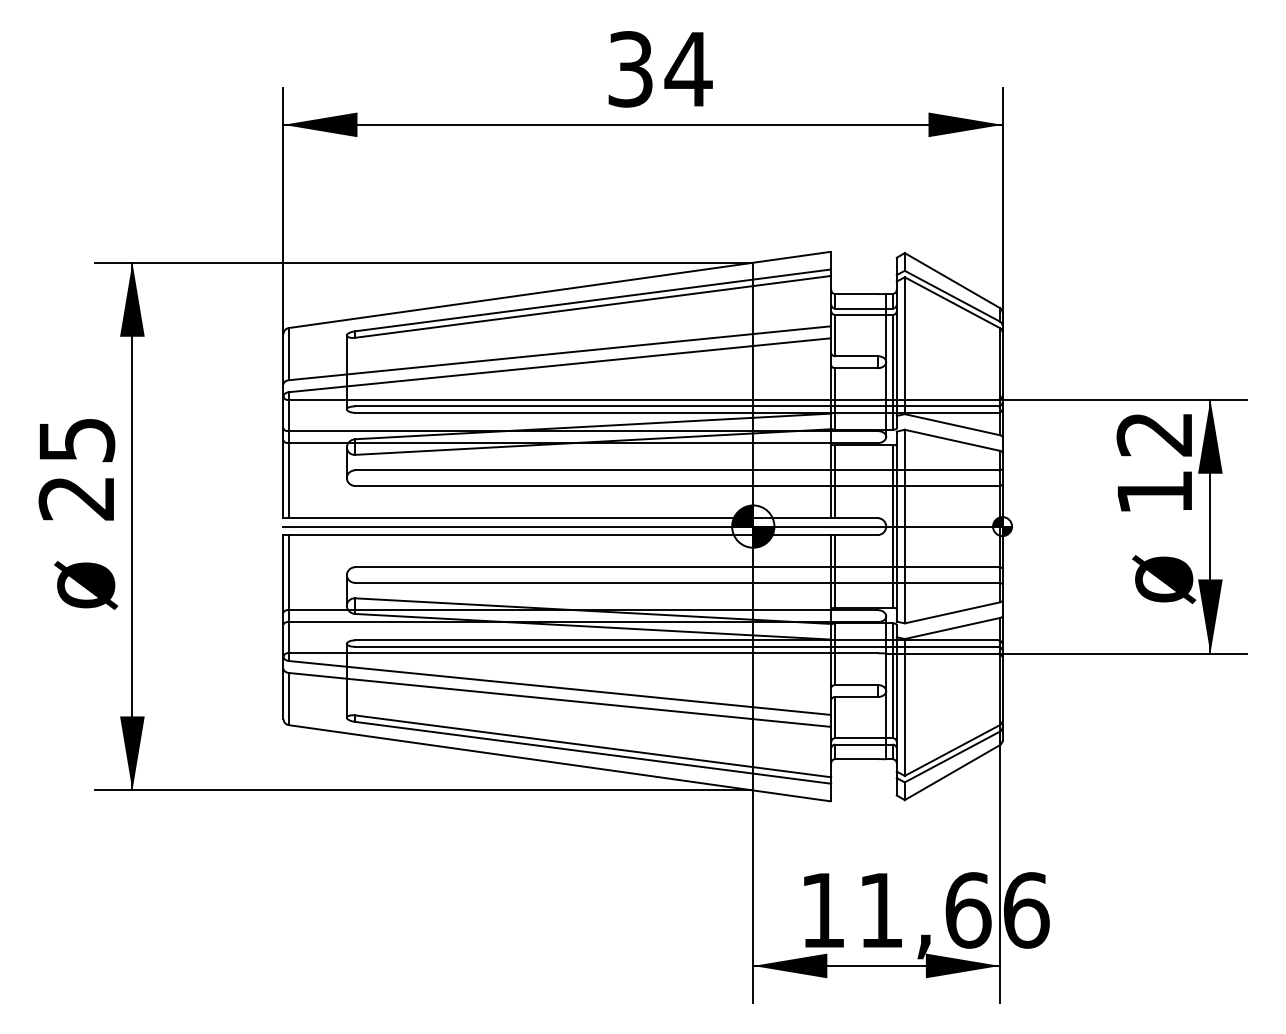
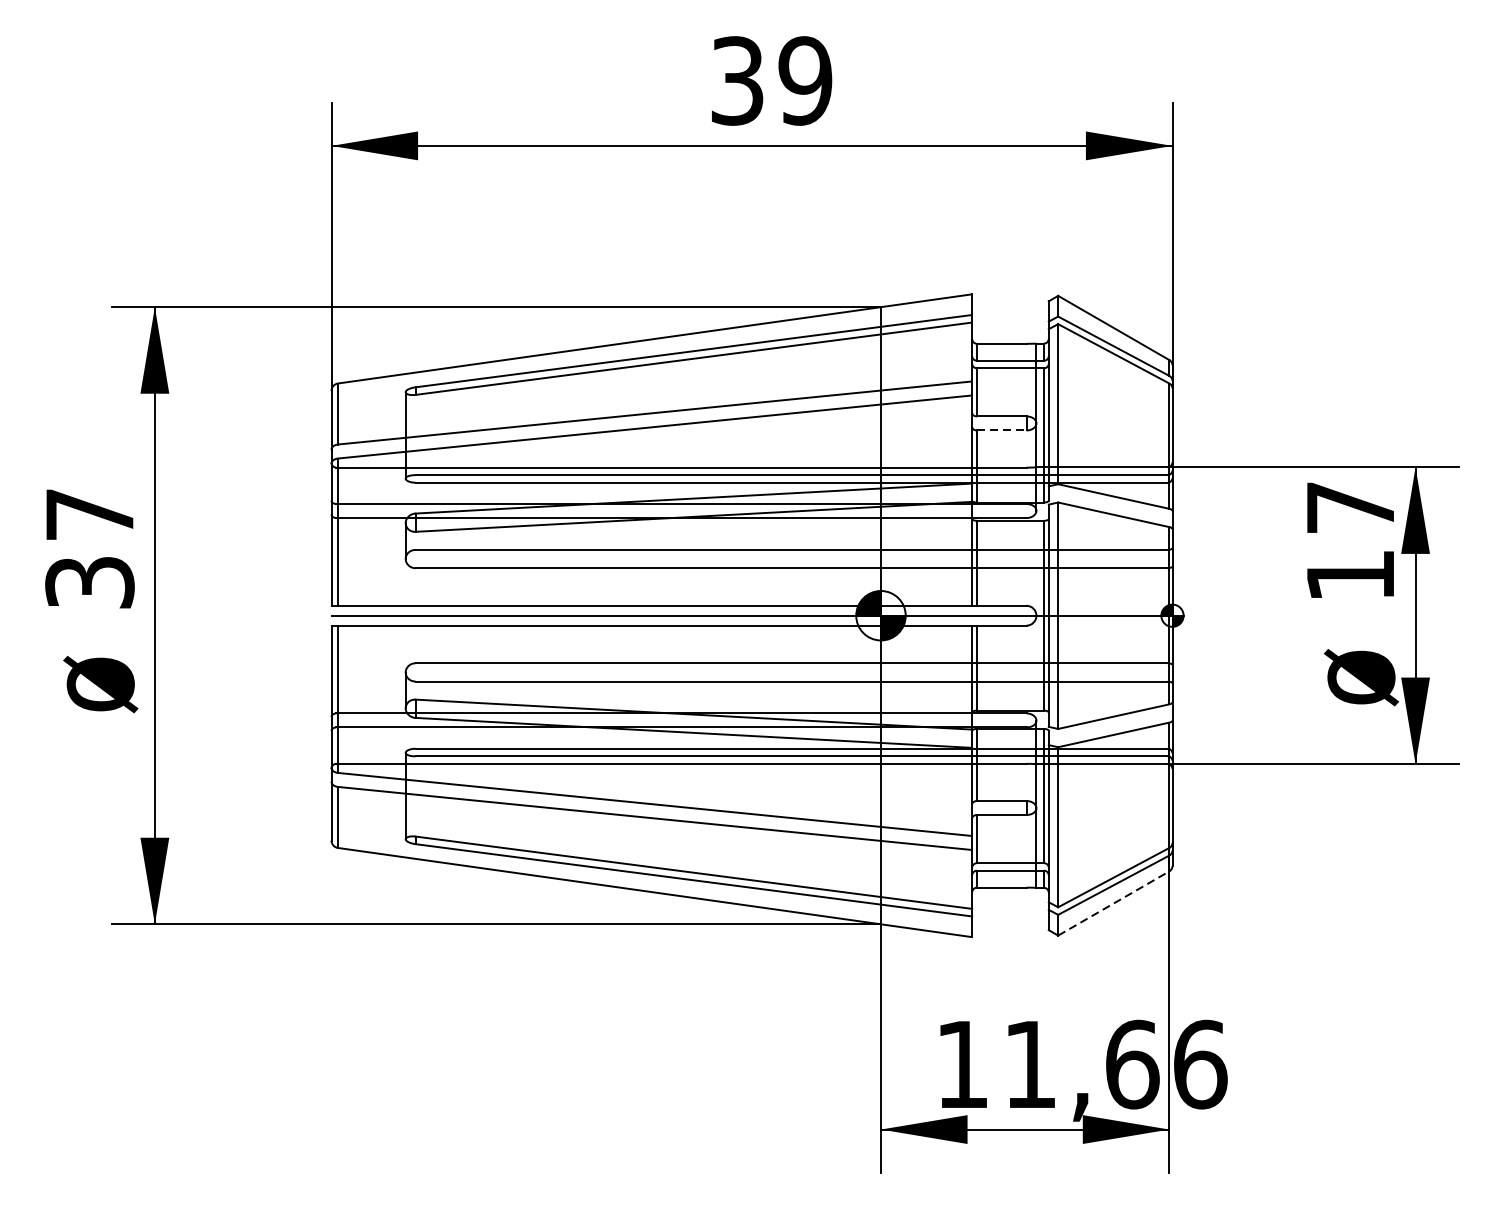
text: (688, 69) -> (805, 81), 34 -> 39
line: (857, 368) -> (1002, 430), solid -> dashed
text: (1153, 434) -> (1349, 508), 12 -> 17
text: (76, 469) -> (89, 548), 25 -> 37
line: (952, 772) -> (1113, 903), solid -> dashed

